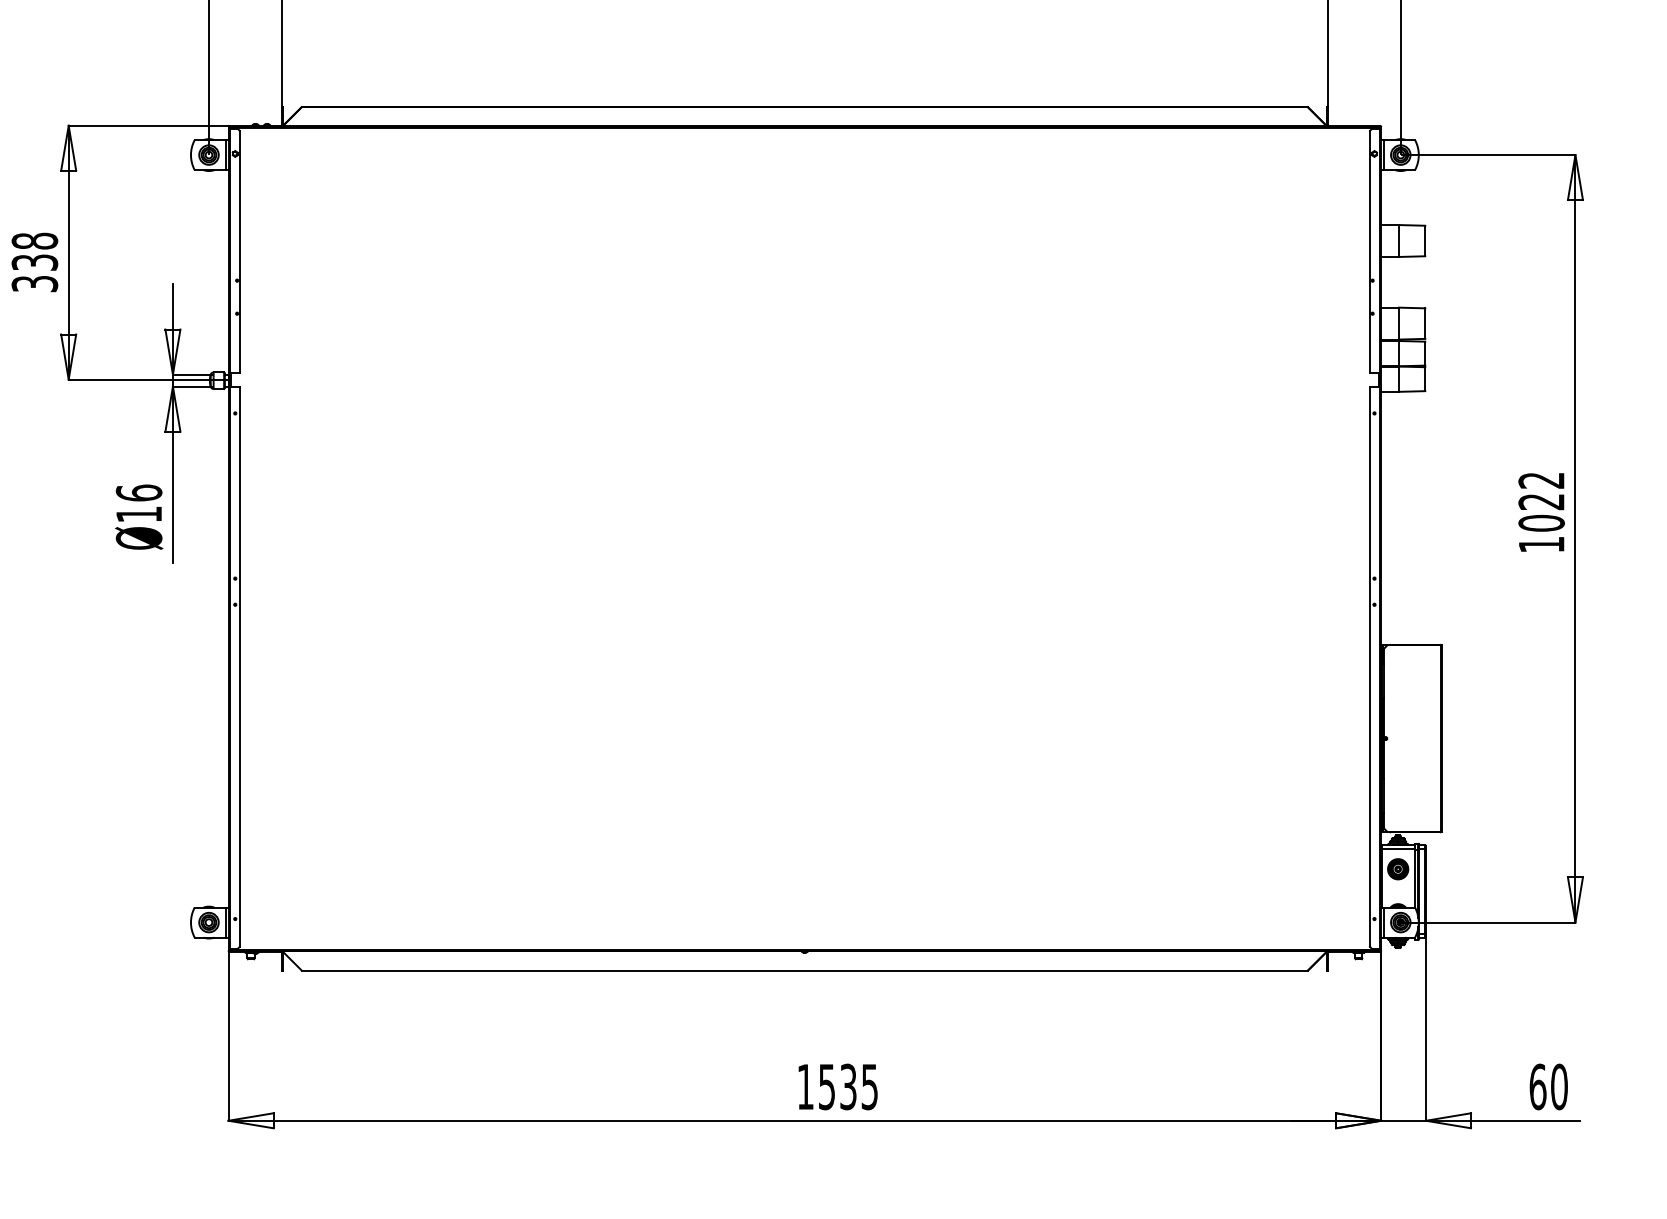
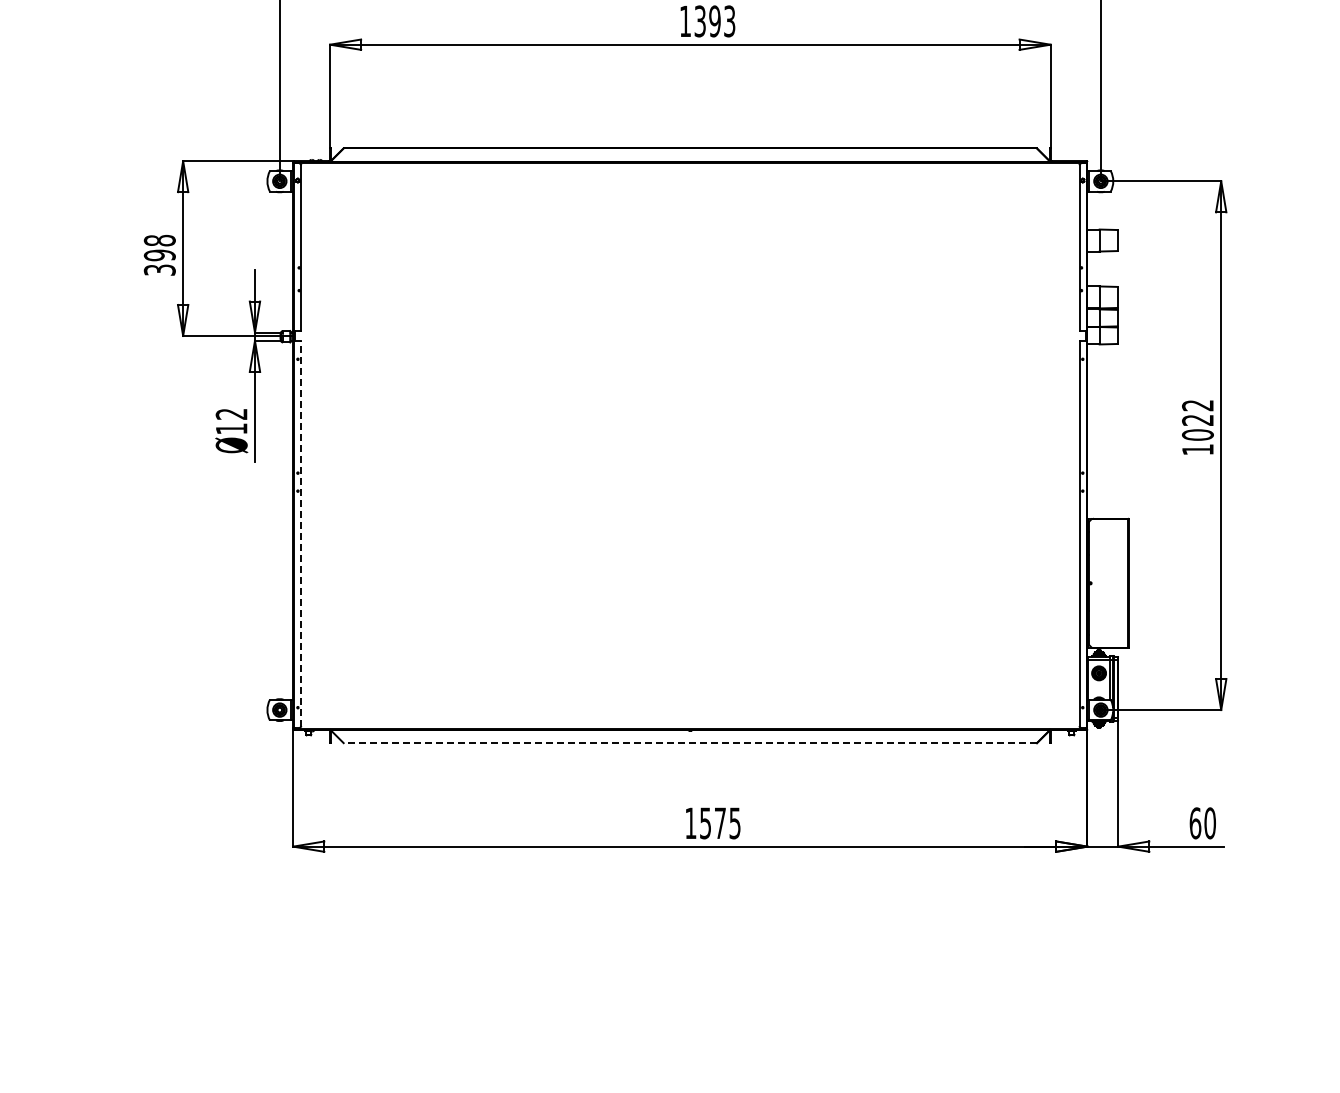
text: (34, 262) -> (159, 255), 338 -> 398
text: (138, 492) -> (231, 413), Ø16 -> Ø12
line: (240, 666) -> (301, 533), solid -> dashed
line: (805, 971) -> (690, 743), solid -> dashed
text: (847, 1087) -> (719, 823), 1535 -> 1575

